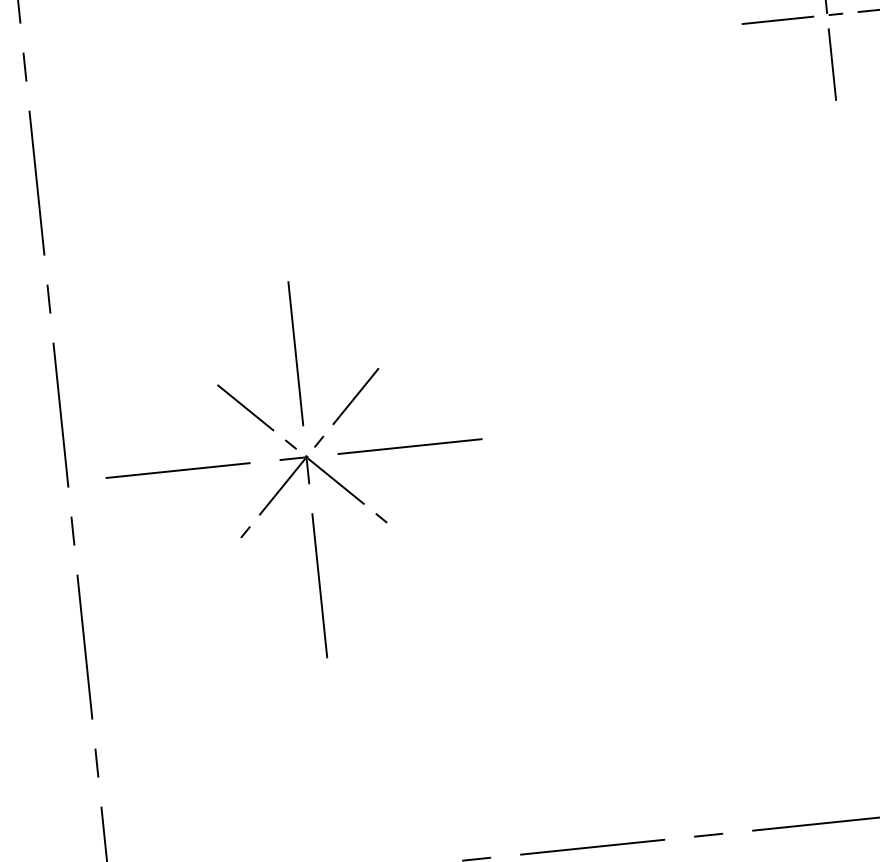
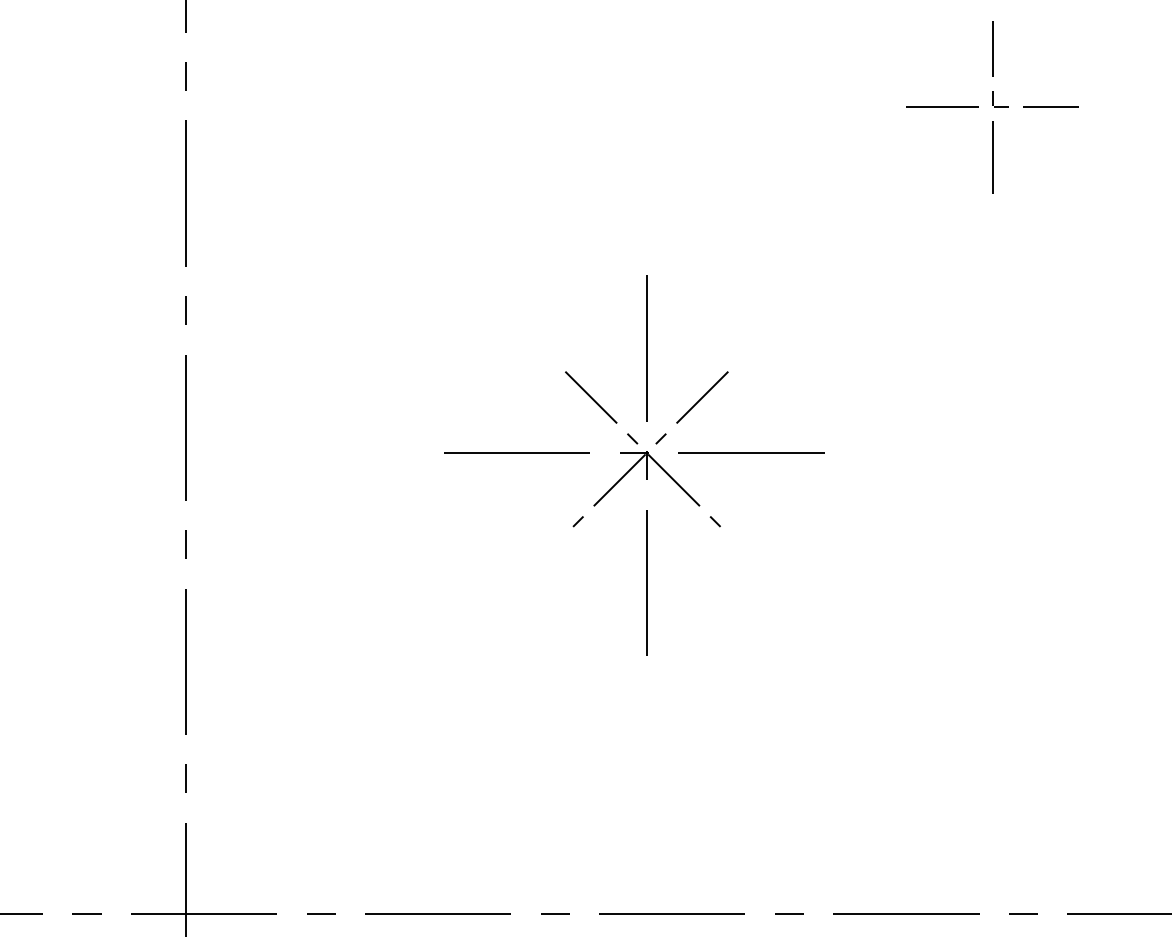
part: (295, 470) -> (634, 465), moved

